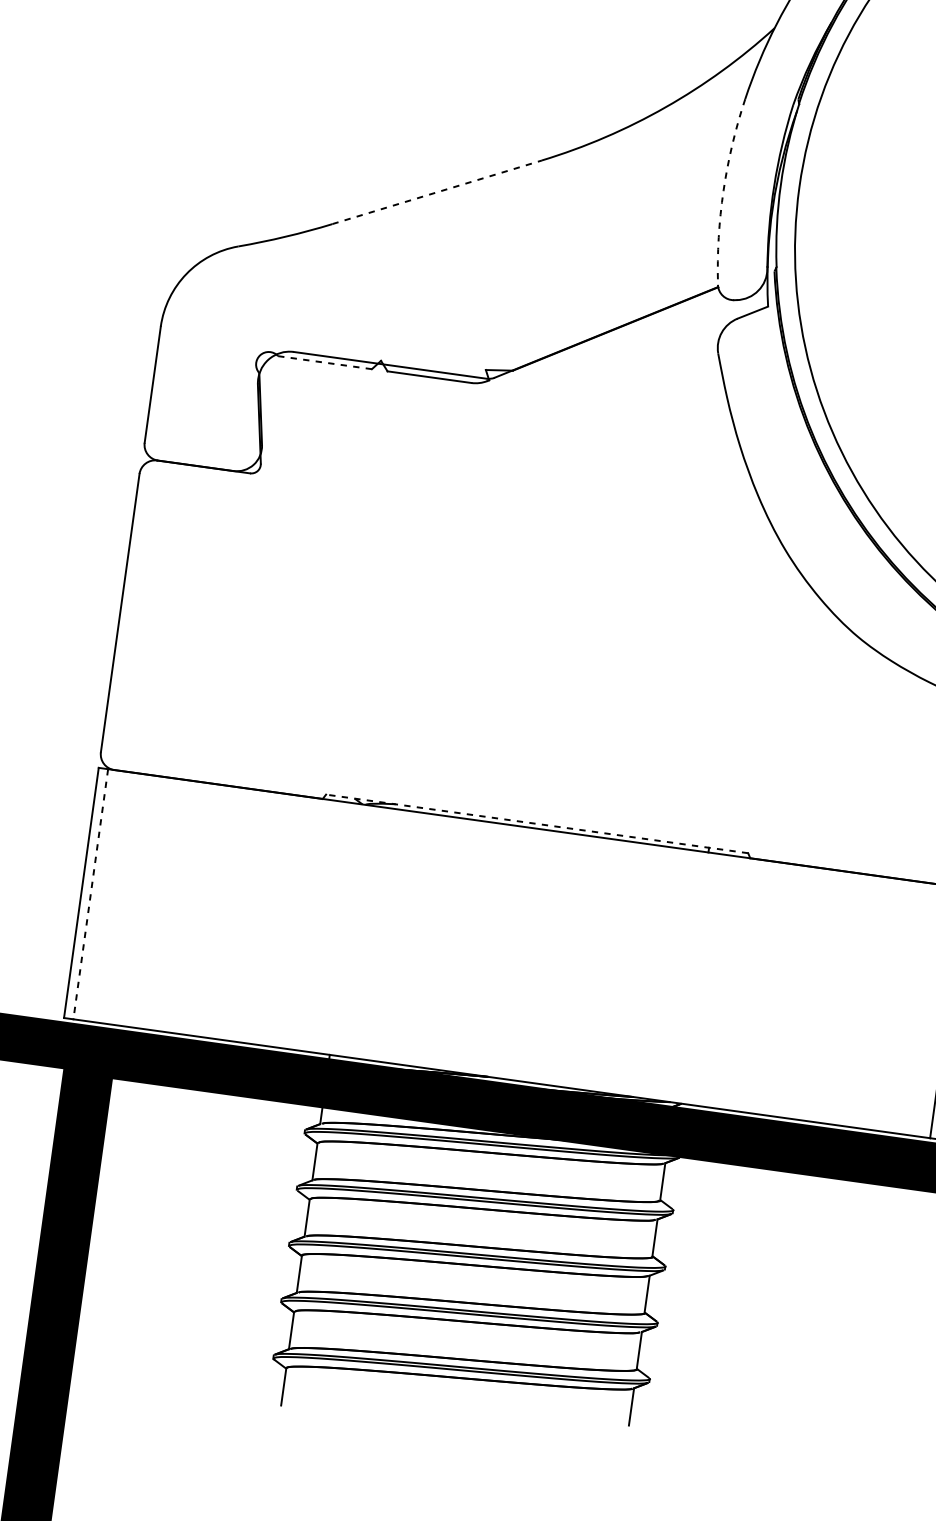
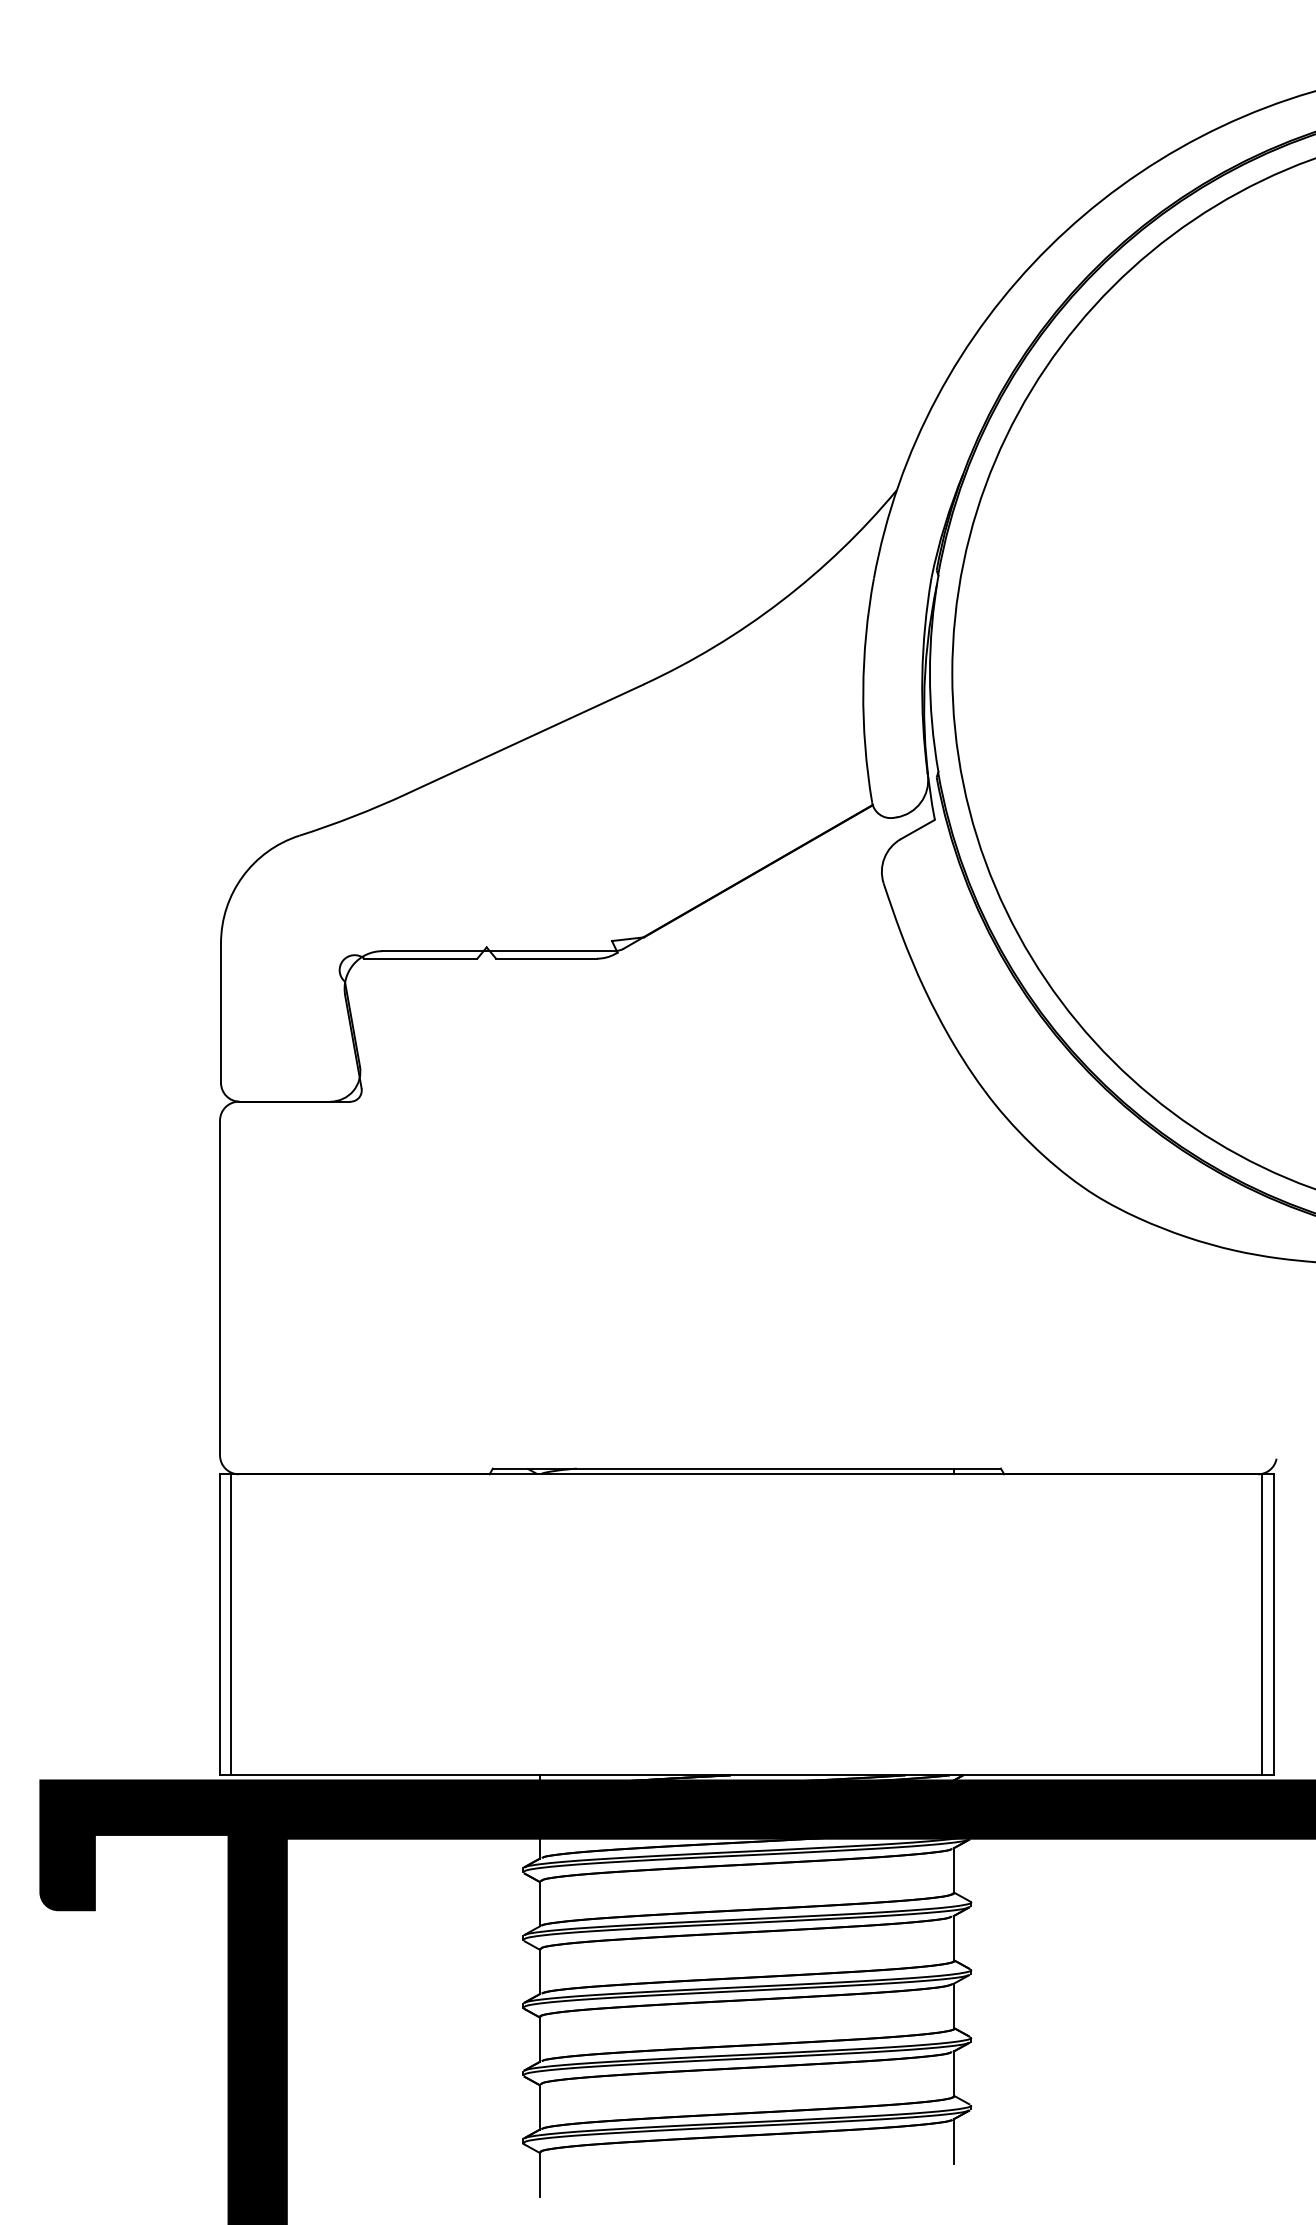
arc: (723, 190) -> (863, 690), dashed -> solid
line: (437, 191) -> (525, 738), dashed -> solid
line: (325, 362) -> (421, 958), dashed -> solid
line: (536, 823) -> (746, 1468), dashed -> solid
line: (90, 894) -> (231, 1624), dashed -> solid

